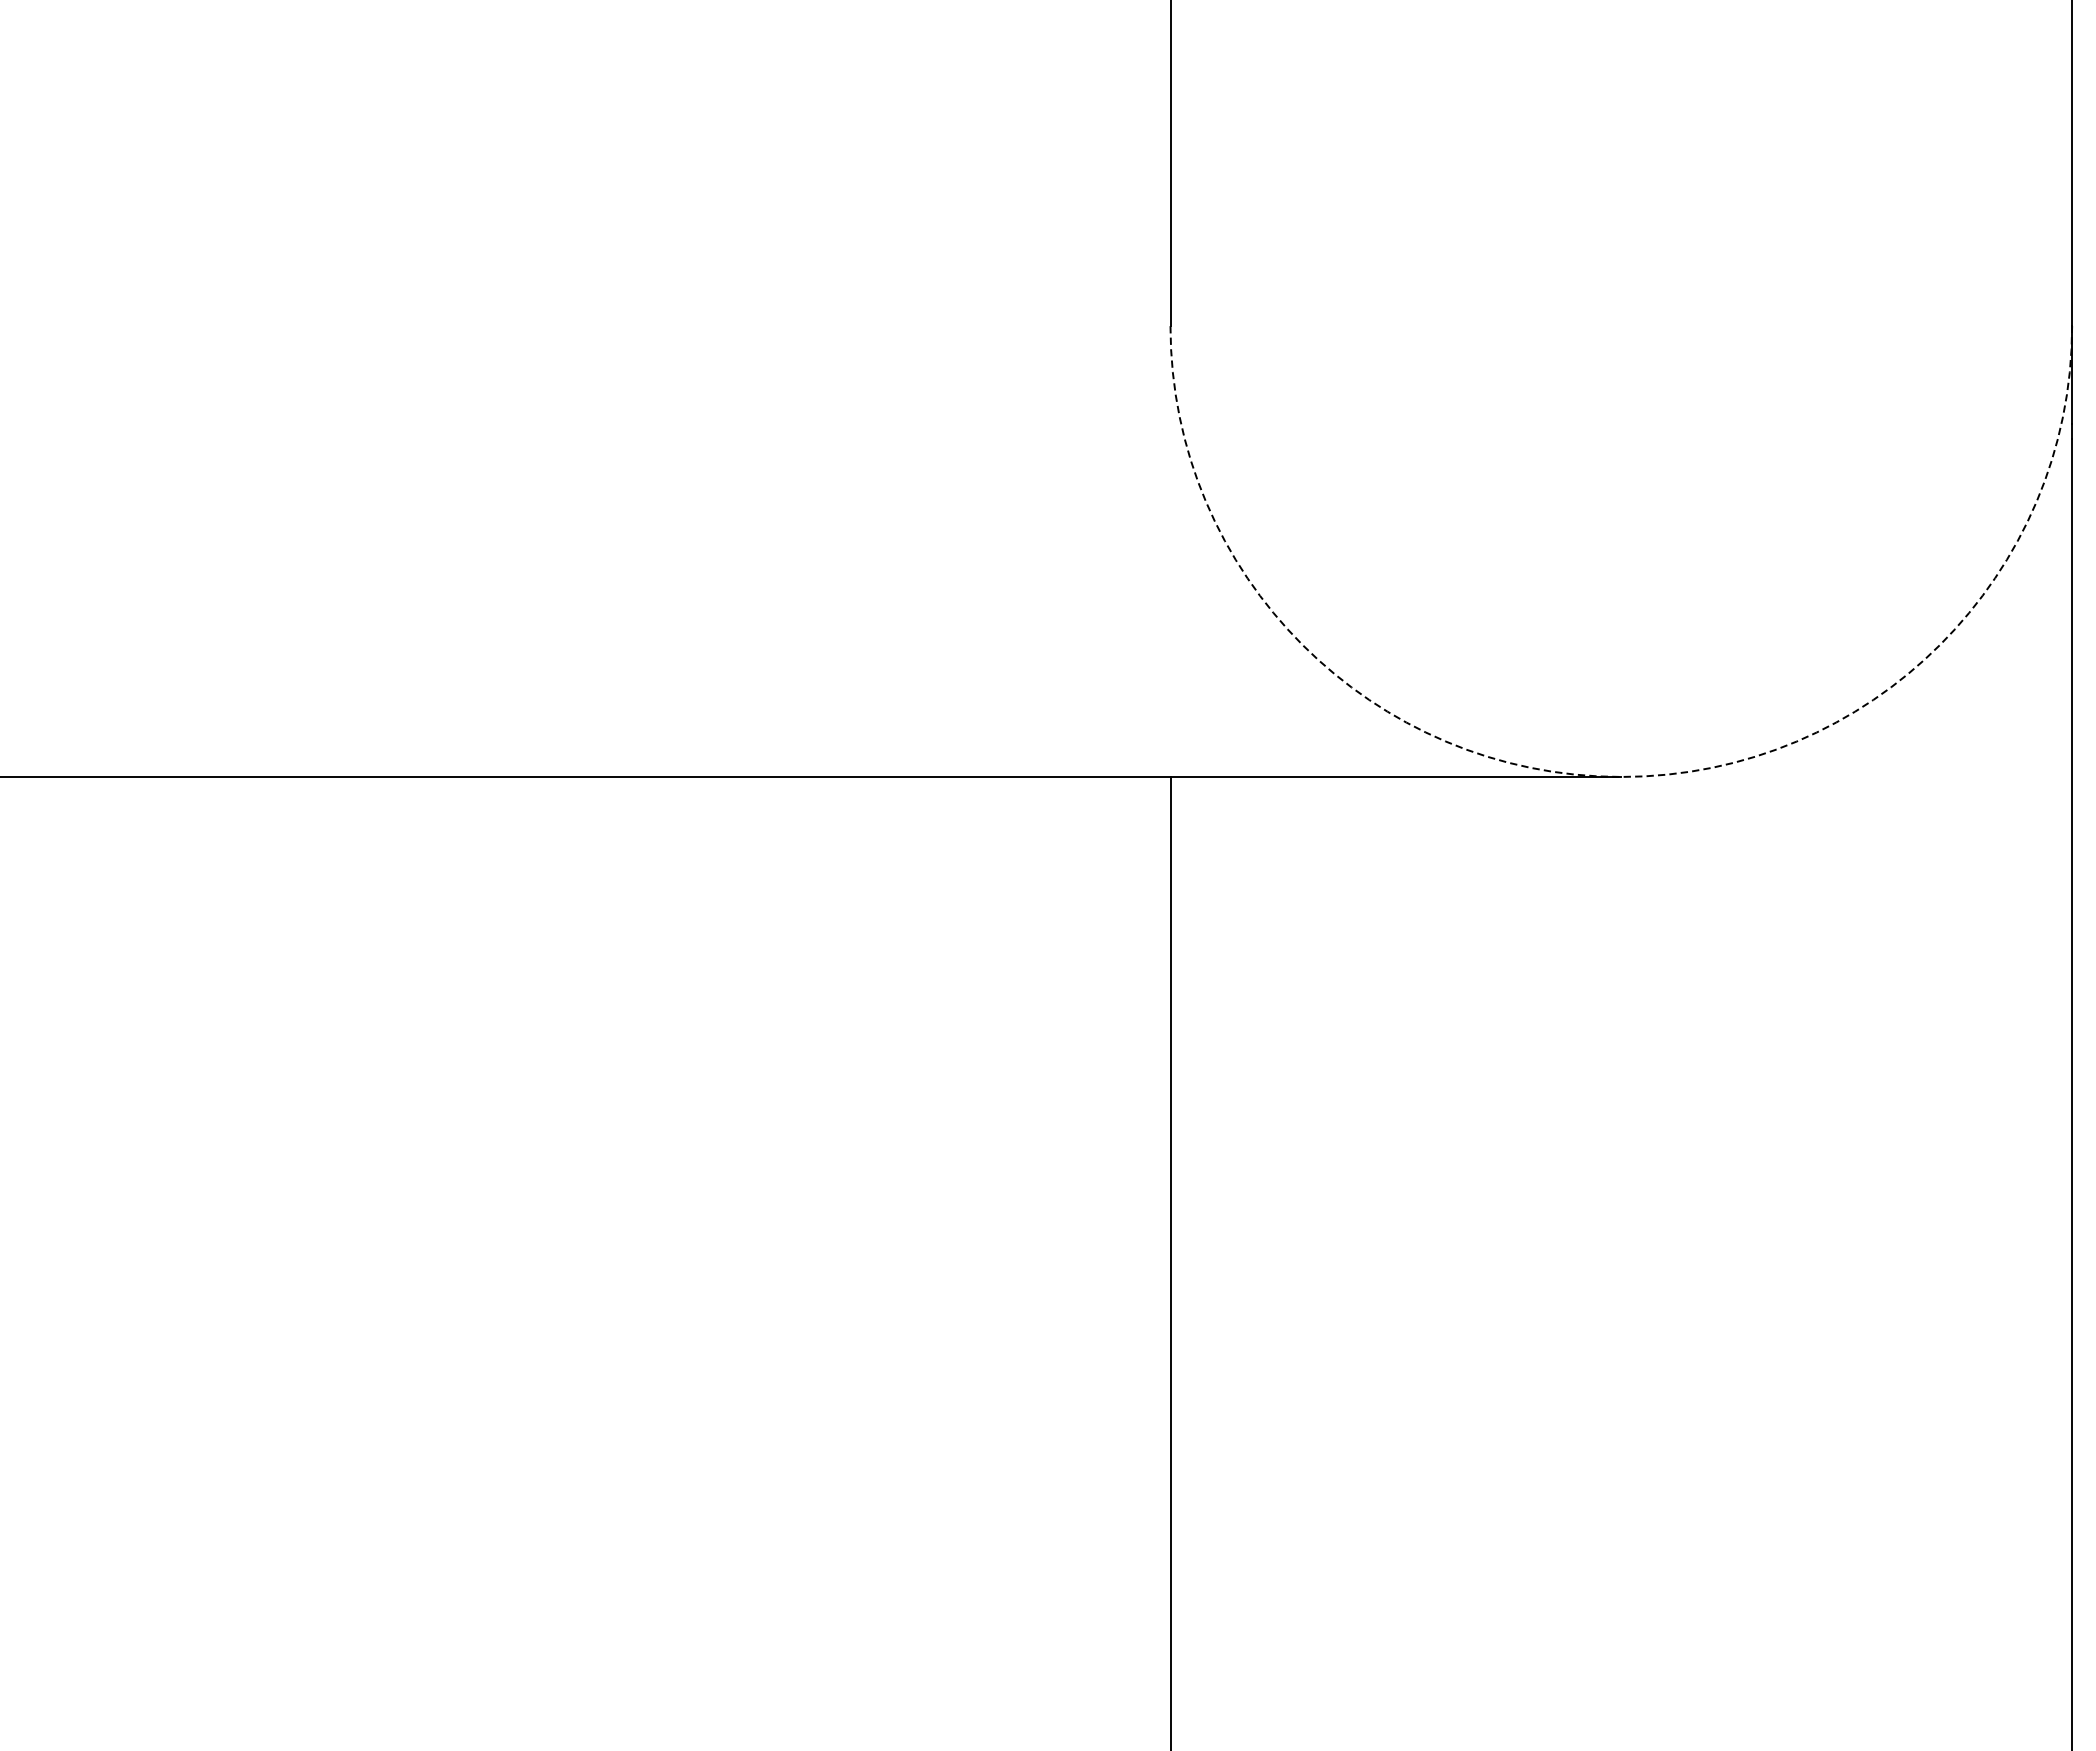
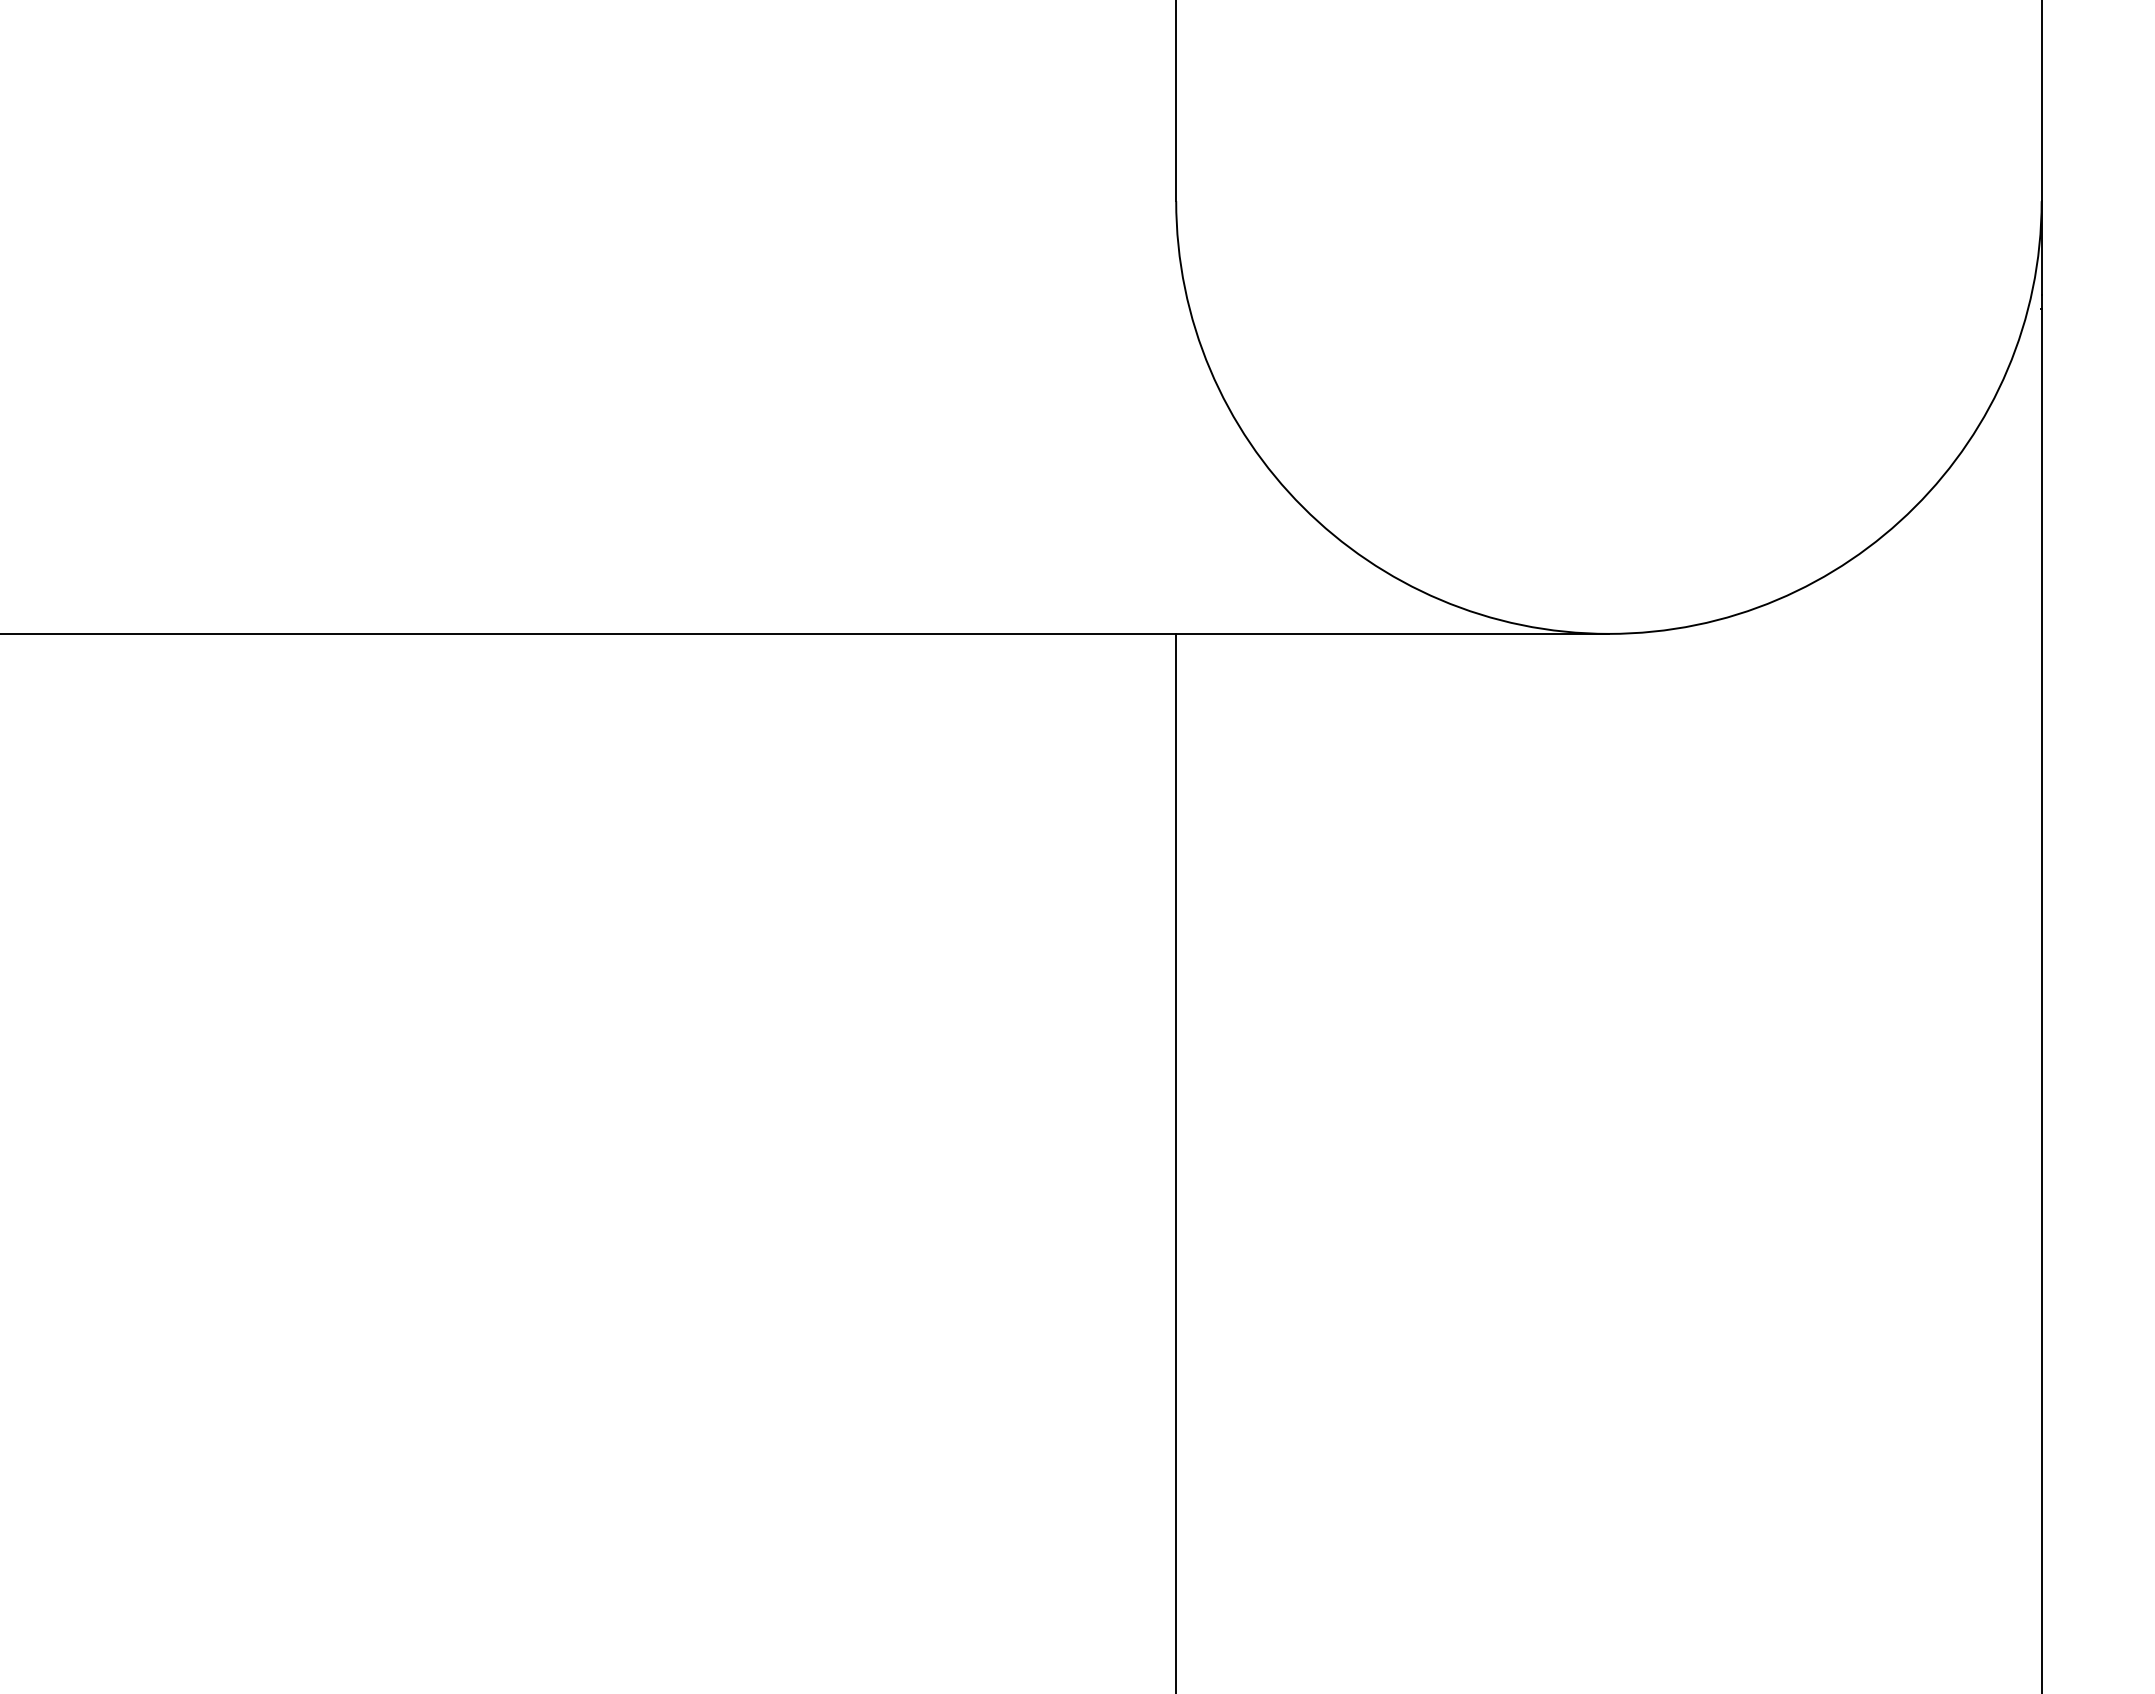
arc: (1620, 776) -> (1608, 633), dashed -> solid

